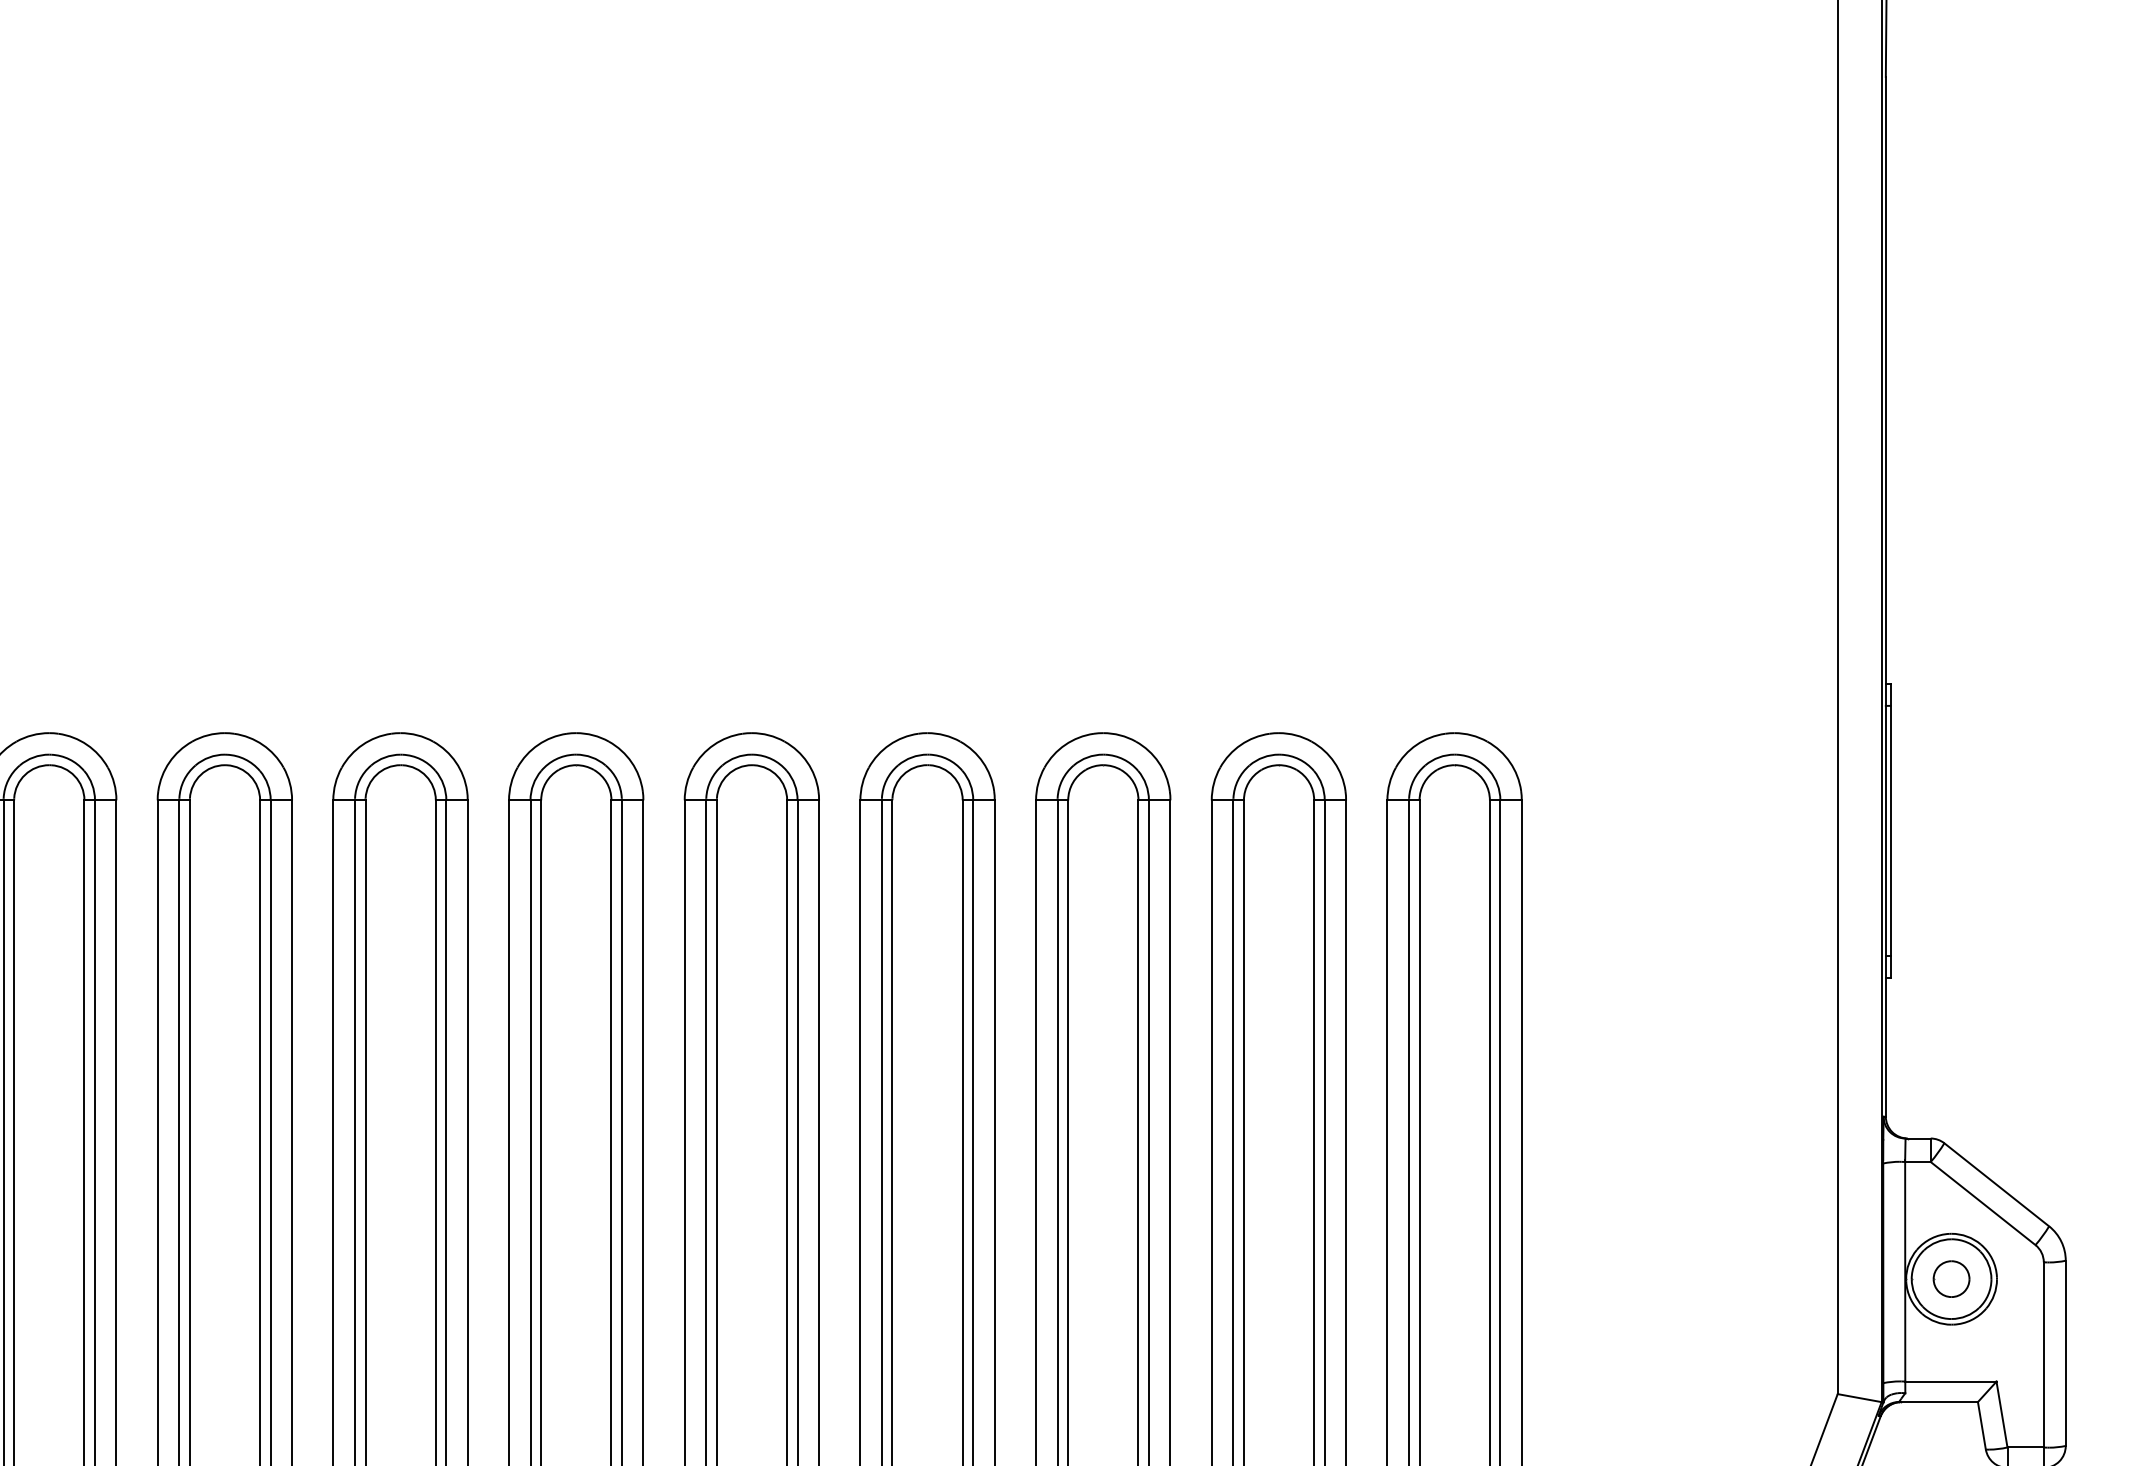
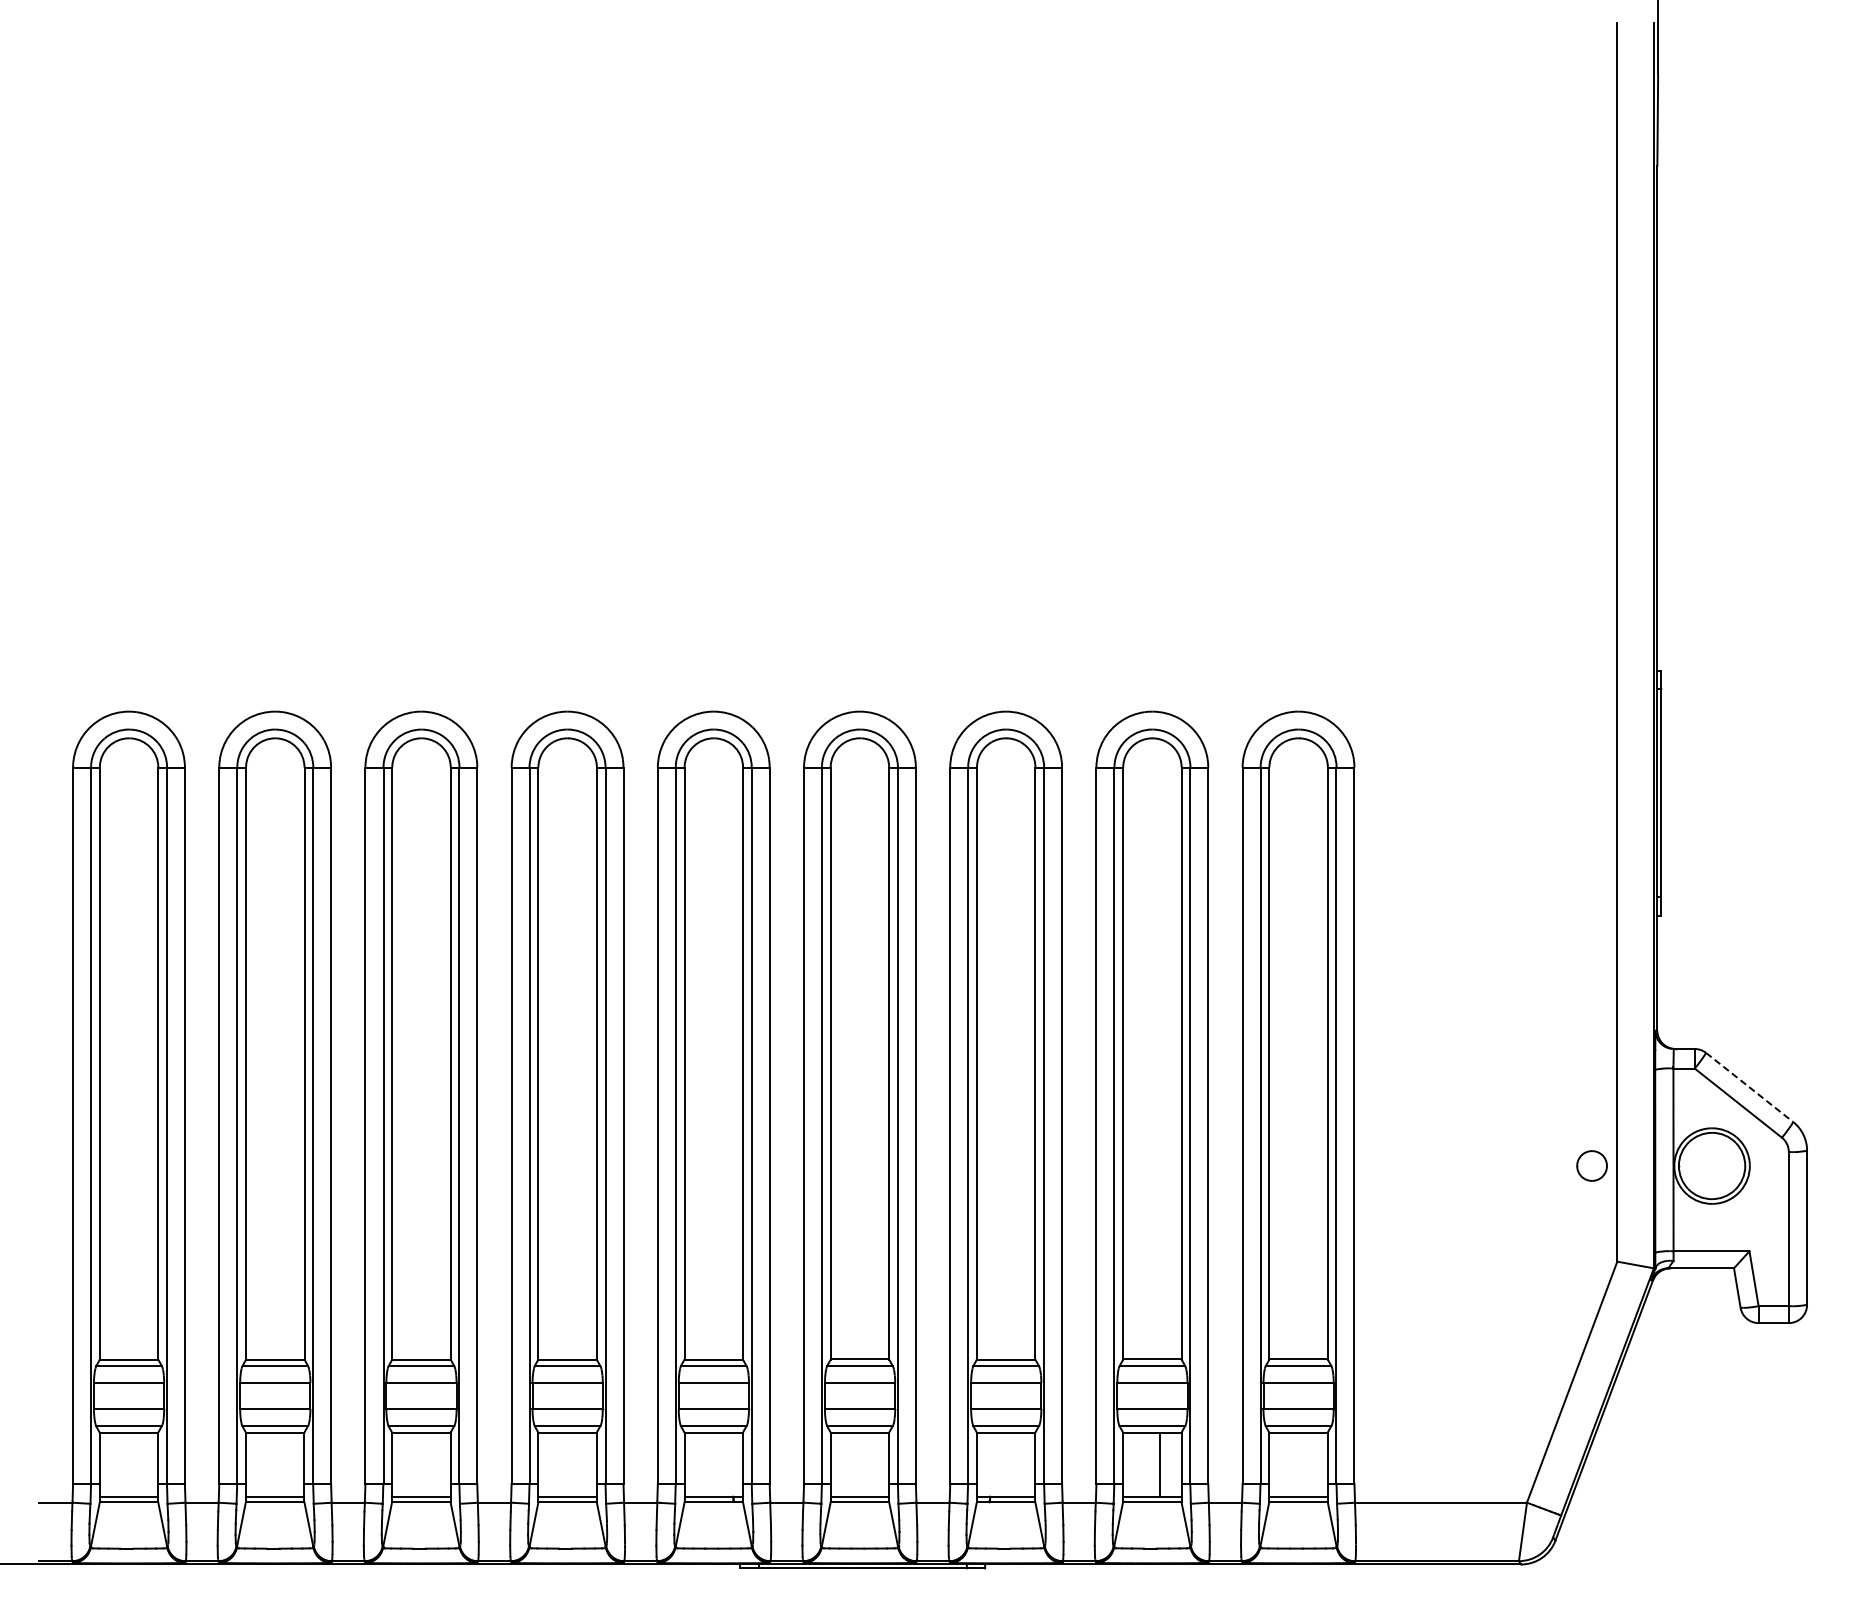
line: (1996, 1184) -> (1749, 1087), solid -> dashed
part: (1950, 1278) -> (1591, 1165), moved

